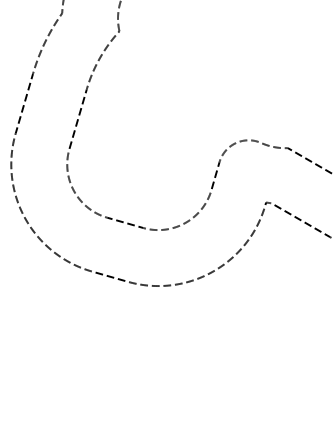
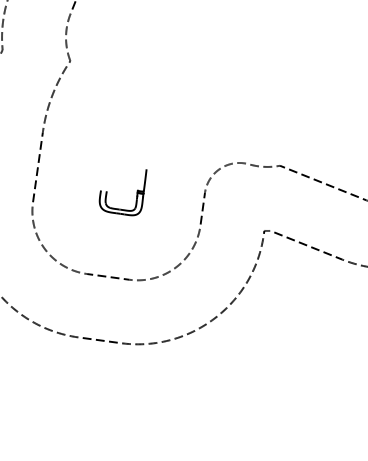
part: (159, 155) -> (135, 195), added

